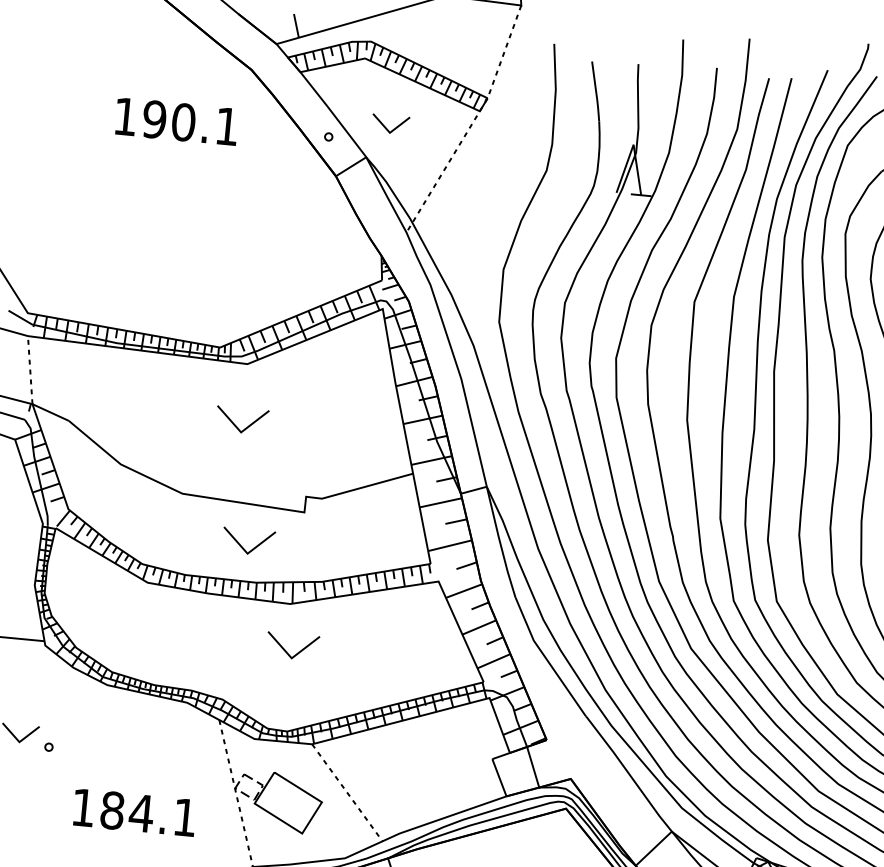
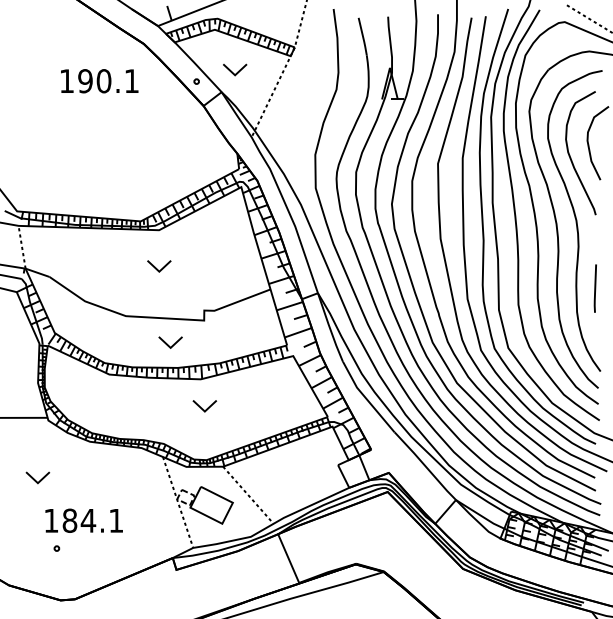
part: (242, 421) -> (159, 266), size x0.71
part: (248, 541) -> (170, 342), size x0.71
part: (291, 647) -> (204, 406), size x0.71
part: (48, 746) -> (56, 548), moved
text: (133, 812) -> (83, 520), moved

